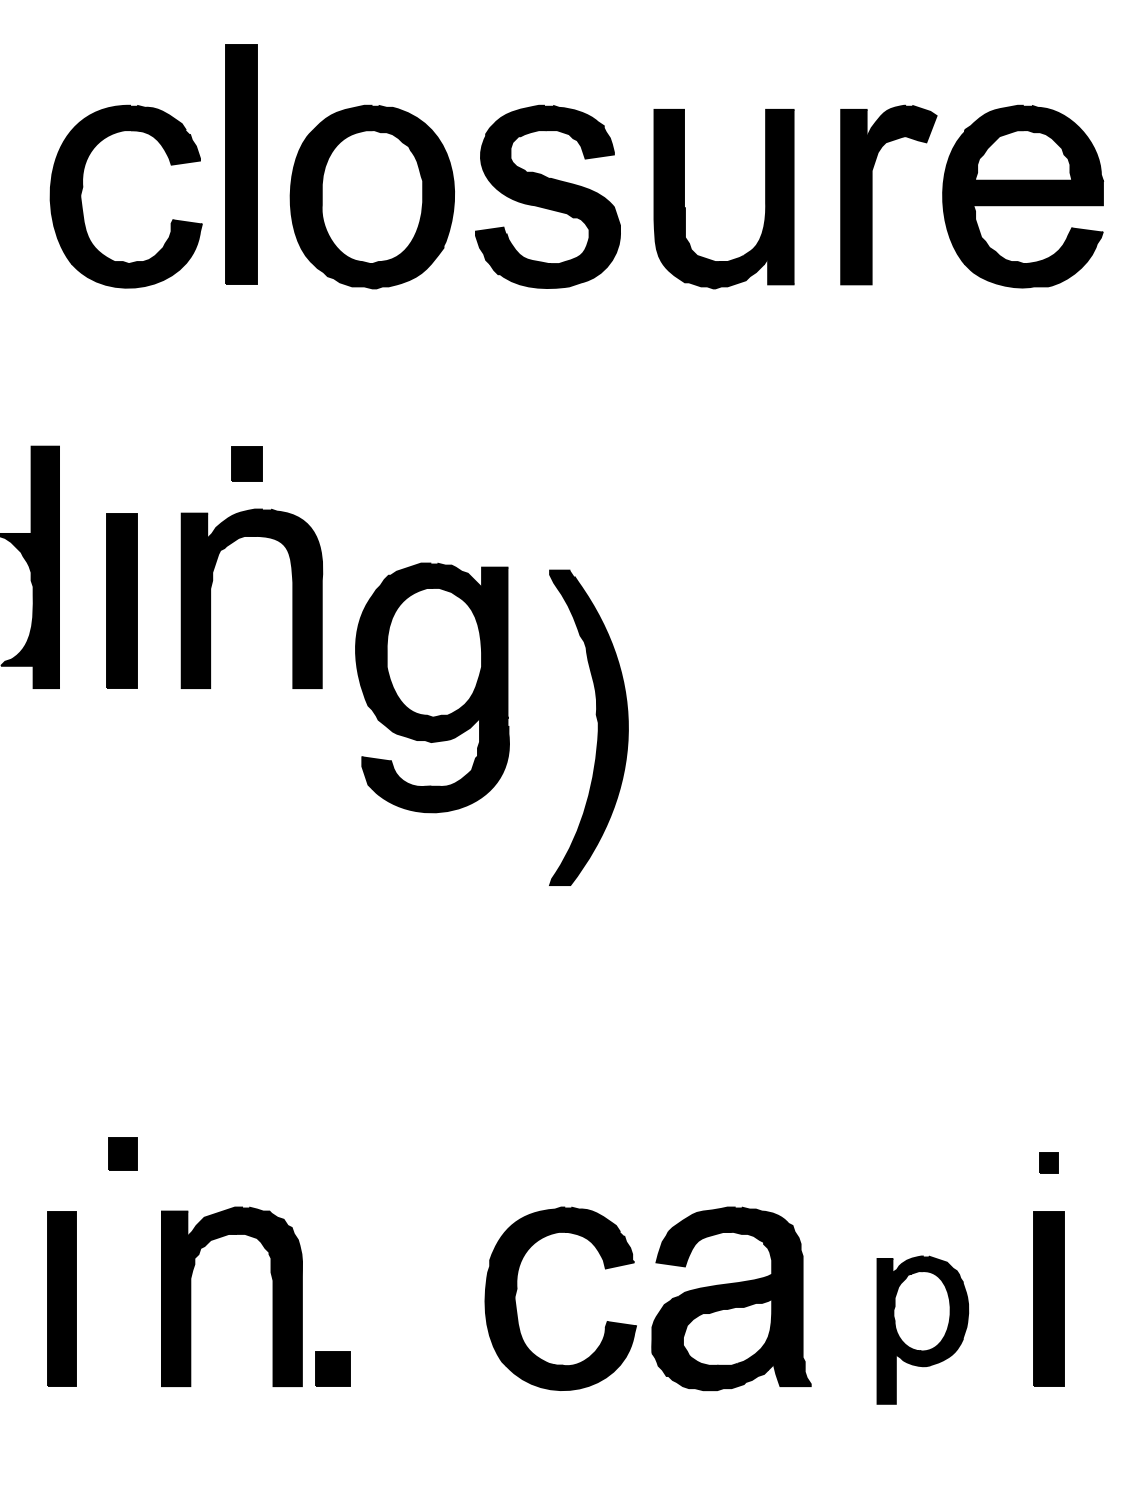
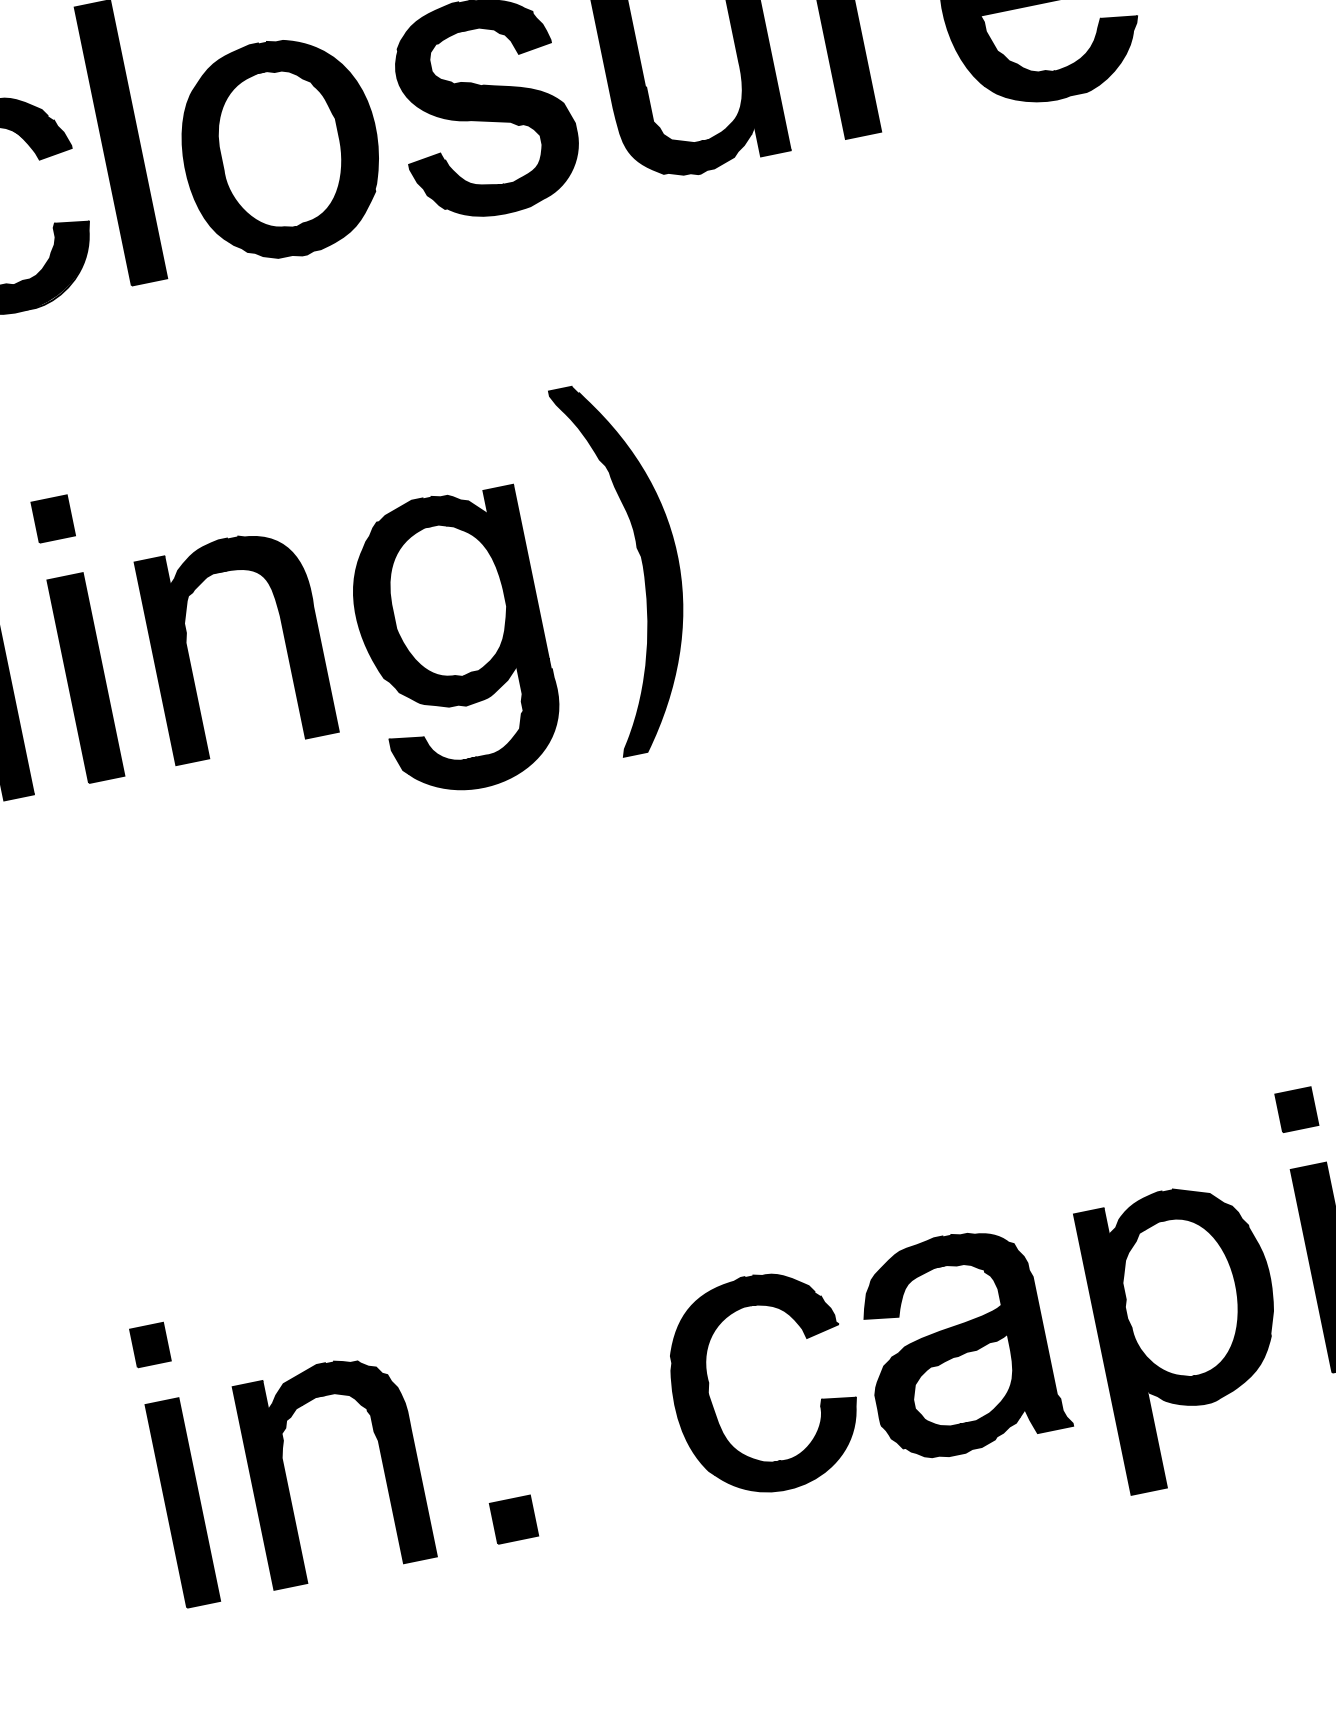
part: (246, 463) -> (52, 518), moved
part: (432, 687) -> (454, 641), moved
part: (597, 727) -> (641, 562), moved
part: (122, 1153) -> (149, 1344), moved
part: (1048, 1162) -> (1295, 1109), size x1.67
part: (191, 1296) -> (287, 1478), moved
part: (922, 1329) -> (1189, 1333), size x1.67

